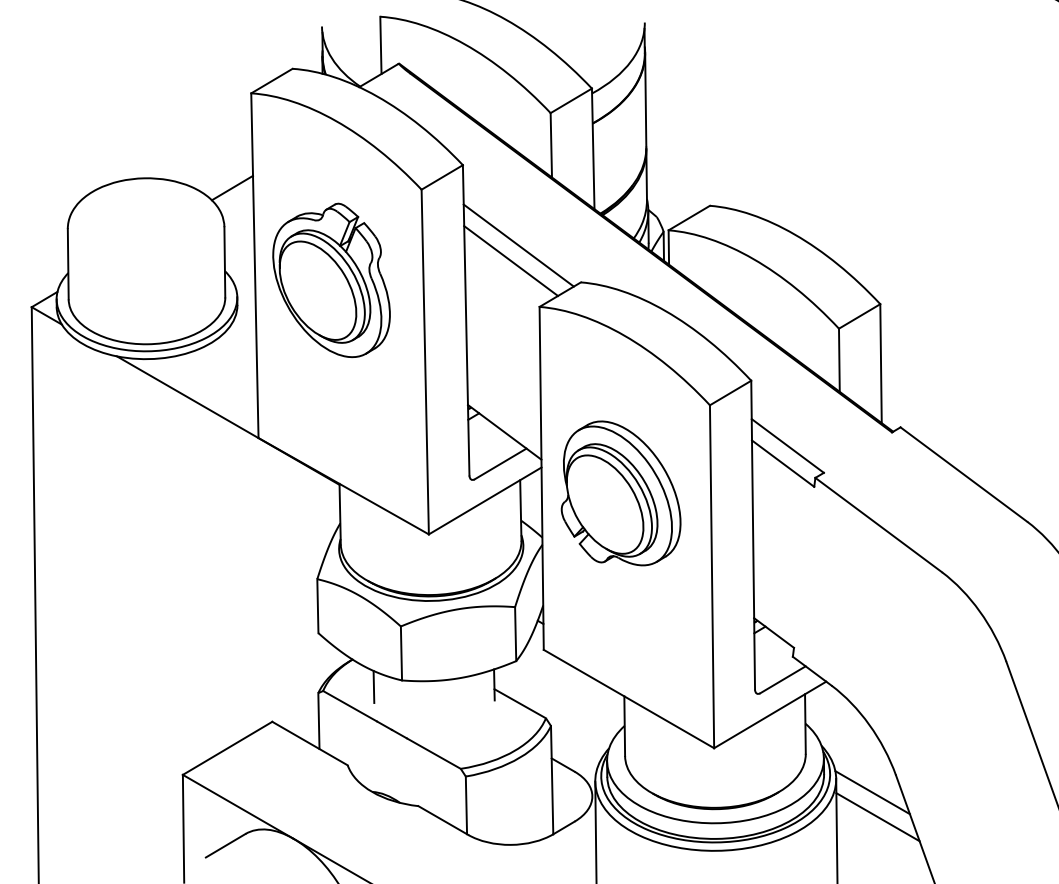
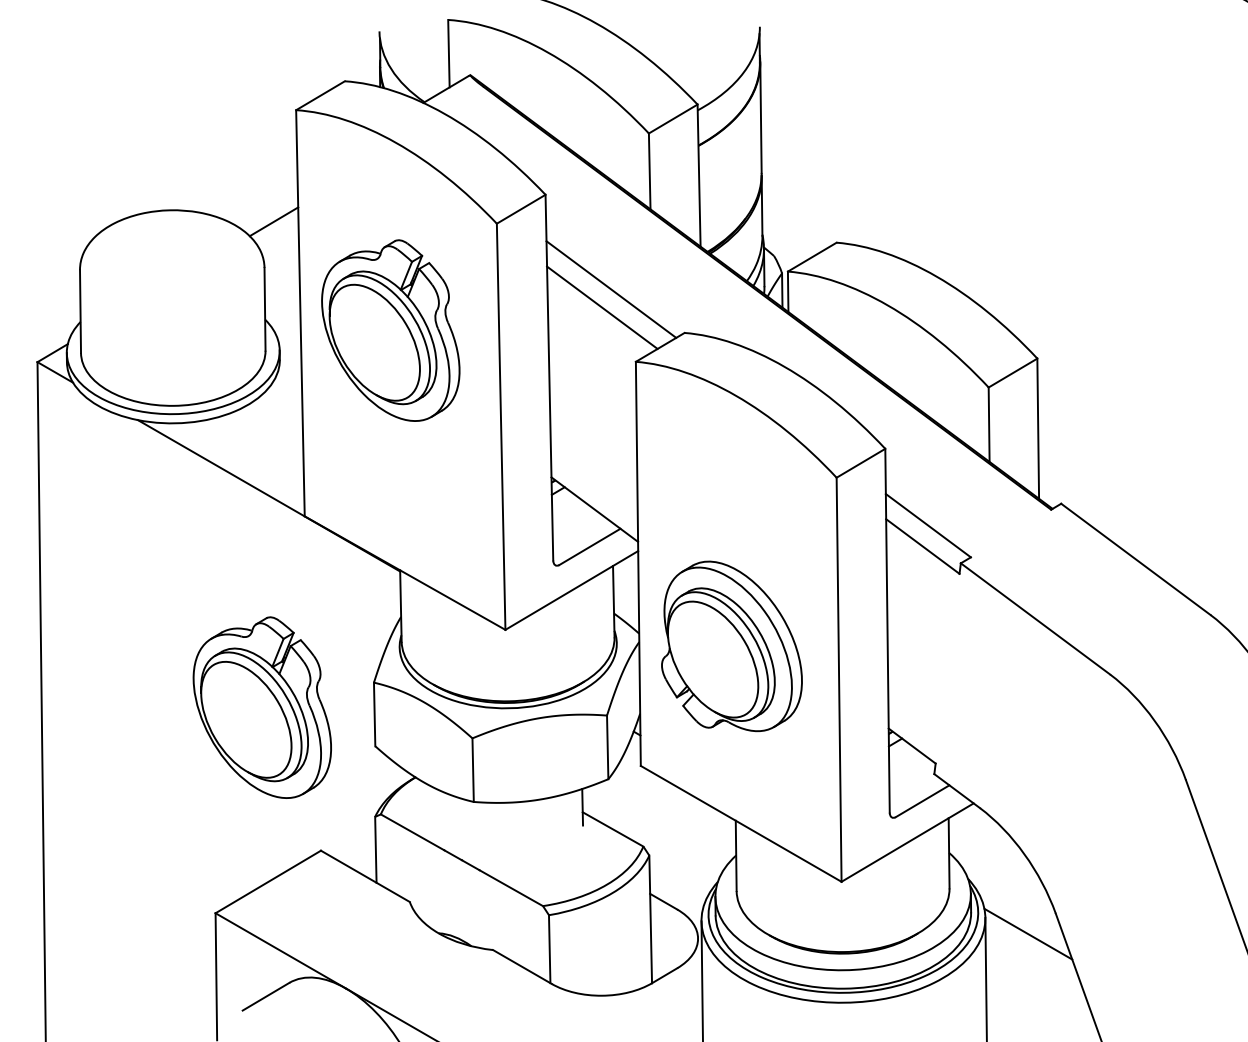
part: (620, 493) -> (731, 646), moved
part: (222, 600) -> (262, 707), added
line: (373, 686) -> (440, 809), removed
line: (877, 817) -> (1034, 963), removed

